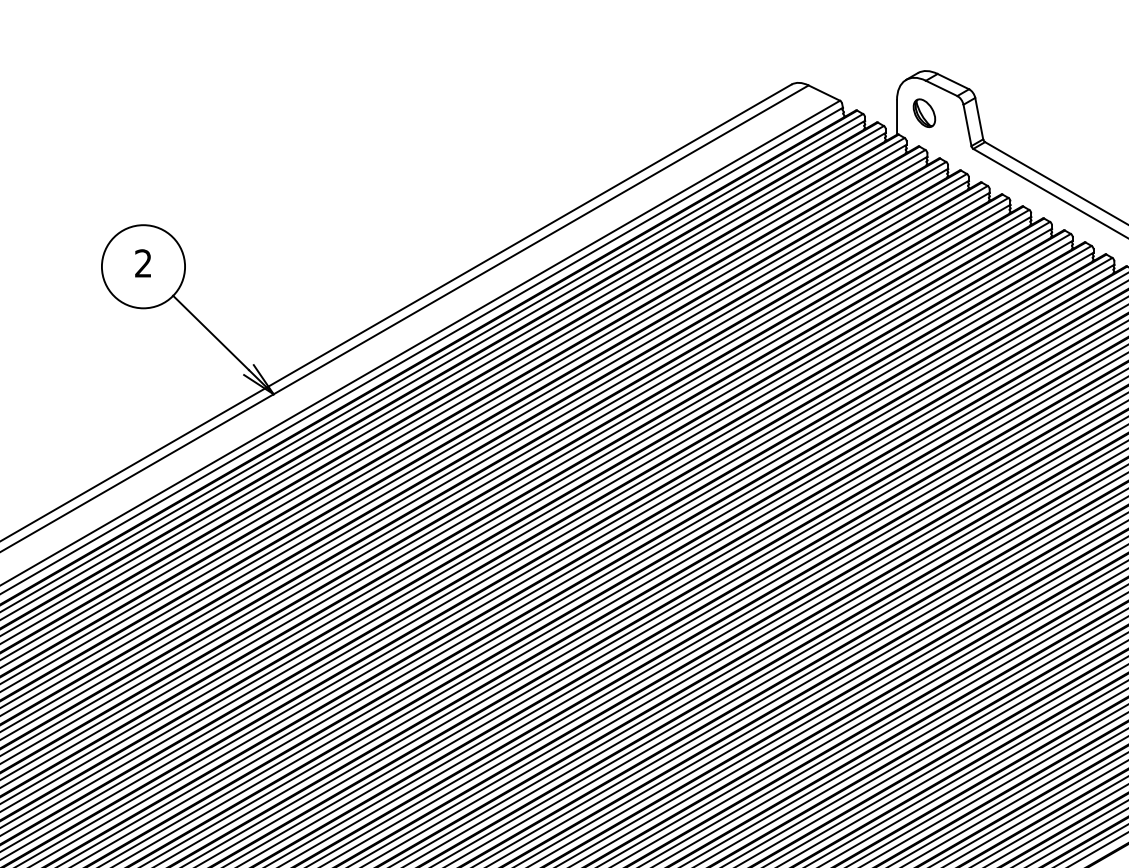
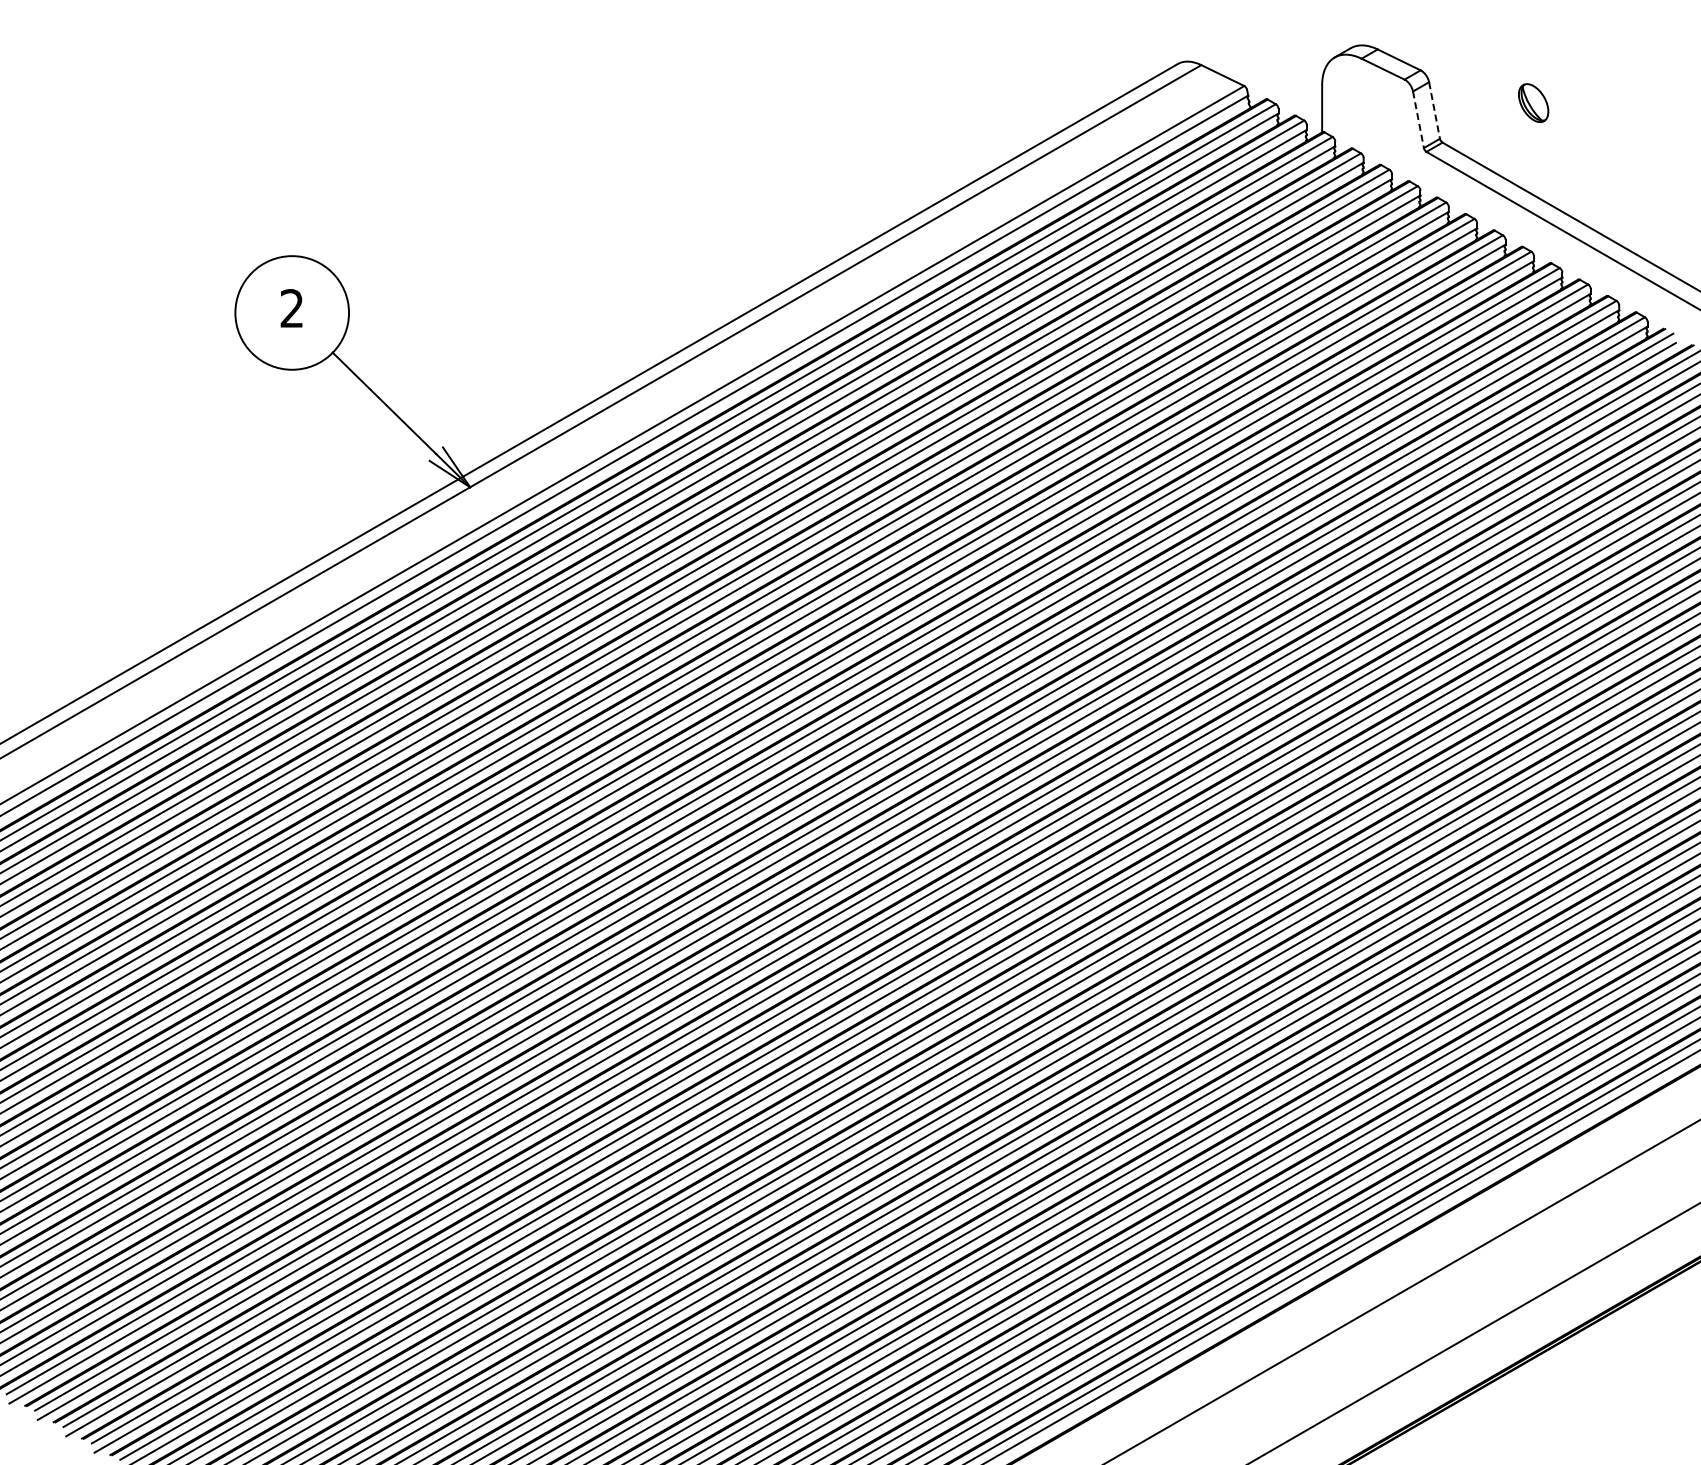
part: (924, 112) -> (1533, 102), moved
line: (979, 118) -> (1434, 110), solid -> dashed
line: (967, 125) -> (1418, 119), solid -> dashed

